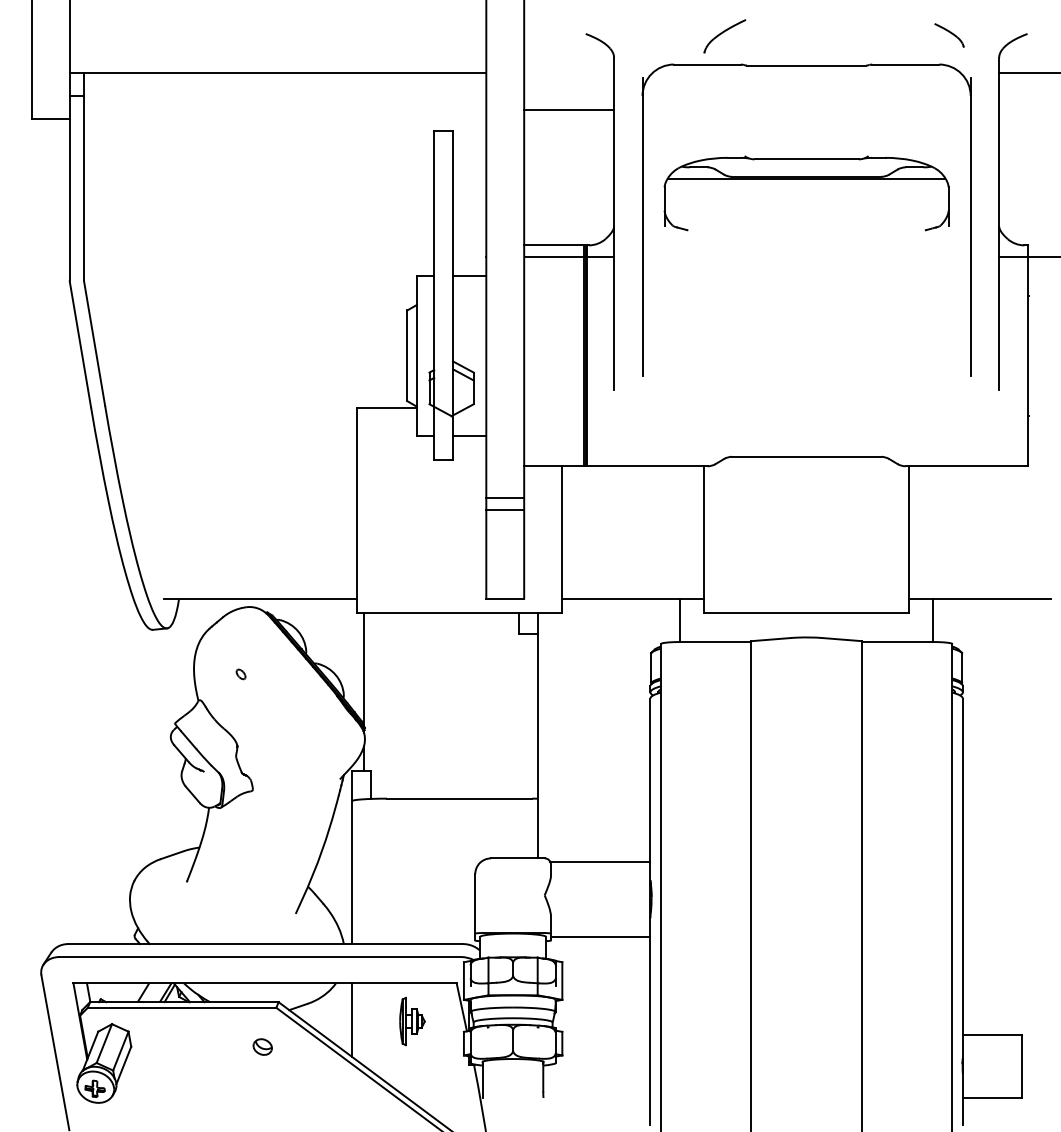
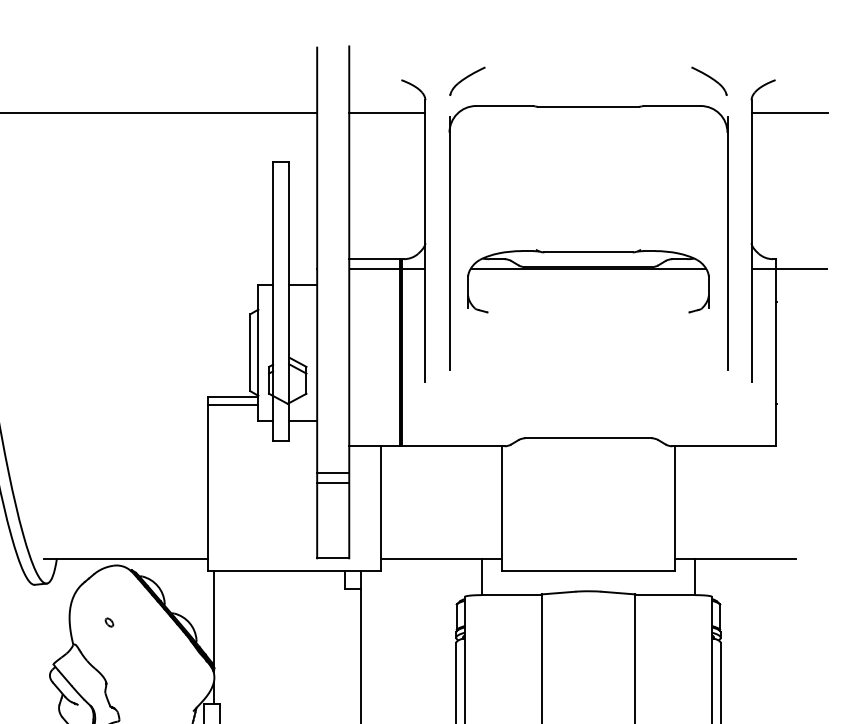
part: (949, 35) -> (709, 81), size x1.43
part: (724, 36) -> (467, 81), moved
line: (569, 110) -> (387, 113), moved
part: (806, 179) -> (588, 269), moved
line: (386, 417) -> (232, 404), added

